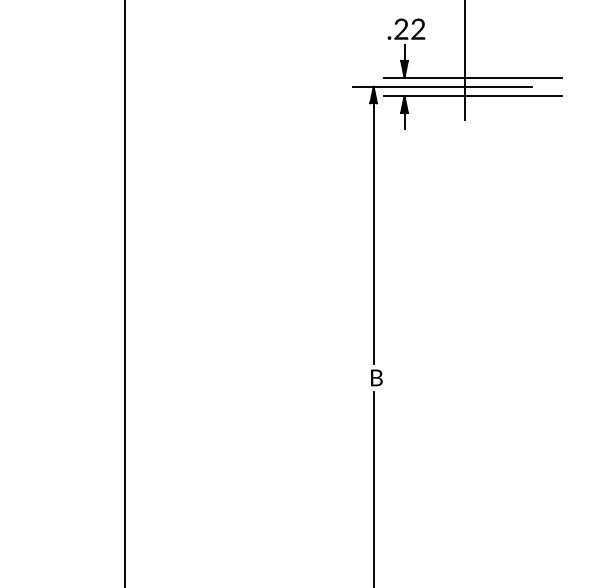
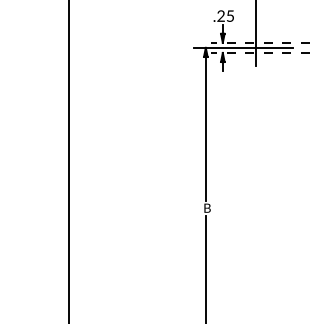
text: (418, 28) -> (230, 15), .22 -> .25
line: (472, 77) -> (260, 42), solid -> dashed
line: (472, 95) -> (260, 52), solid -> dashed

